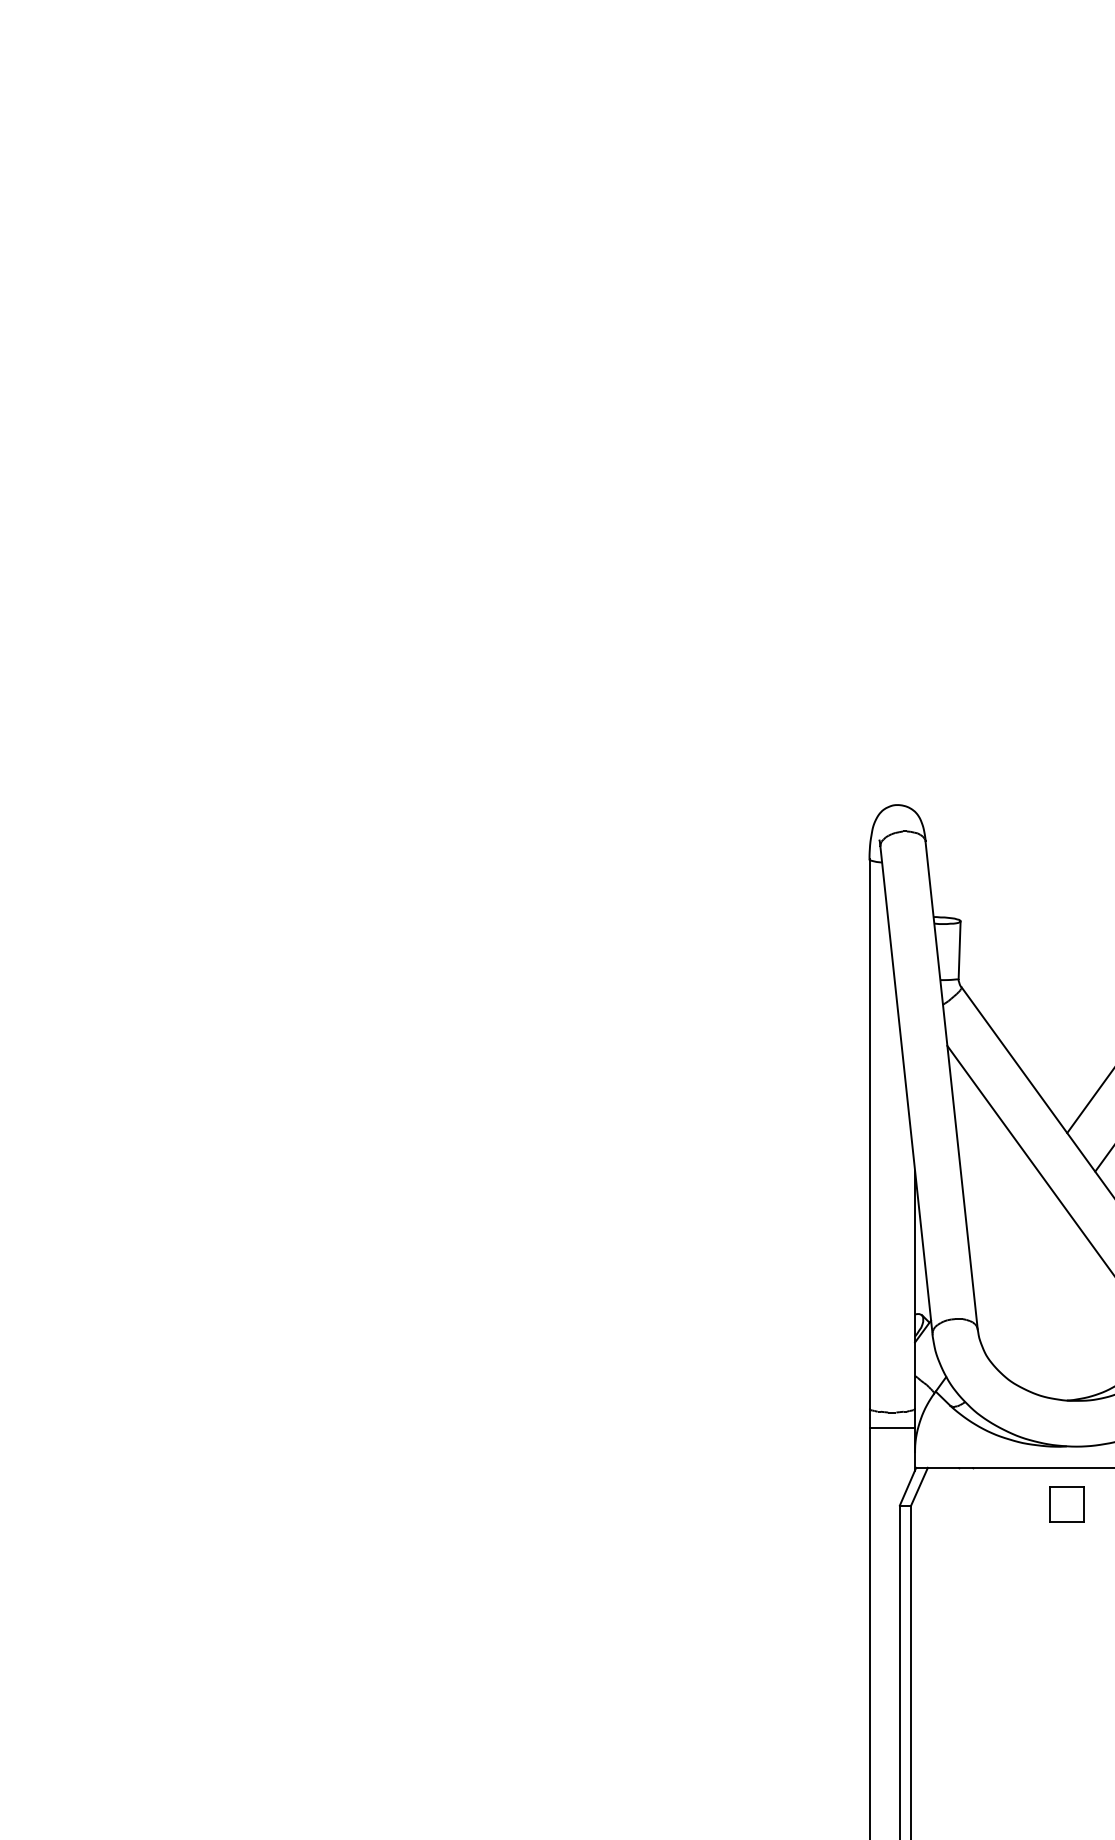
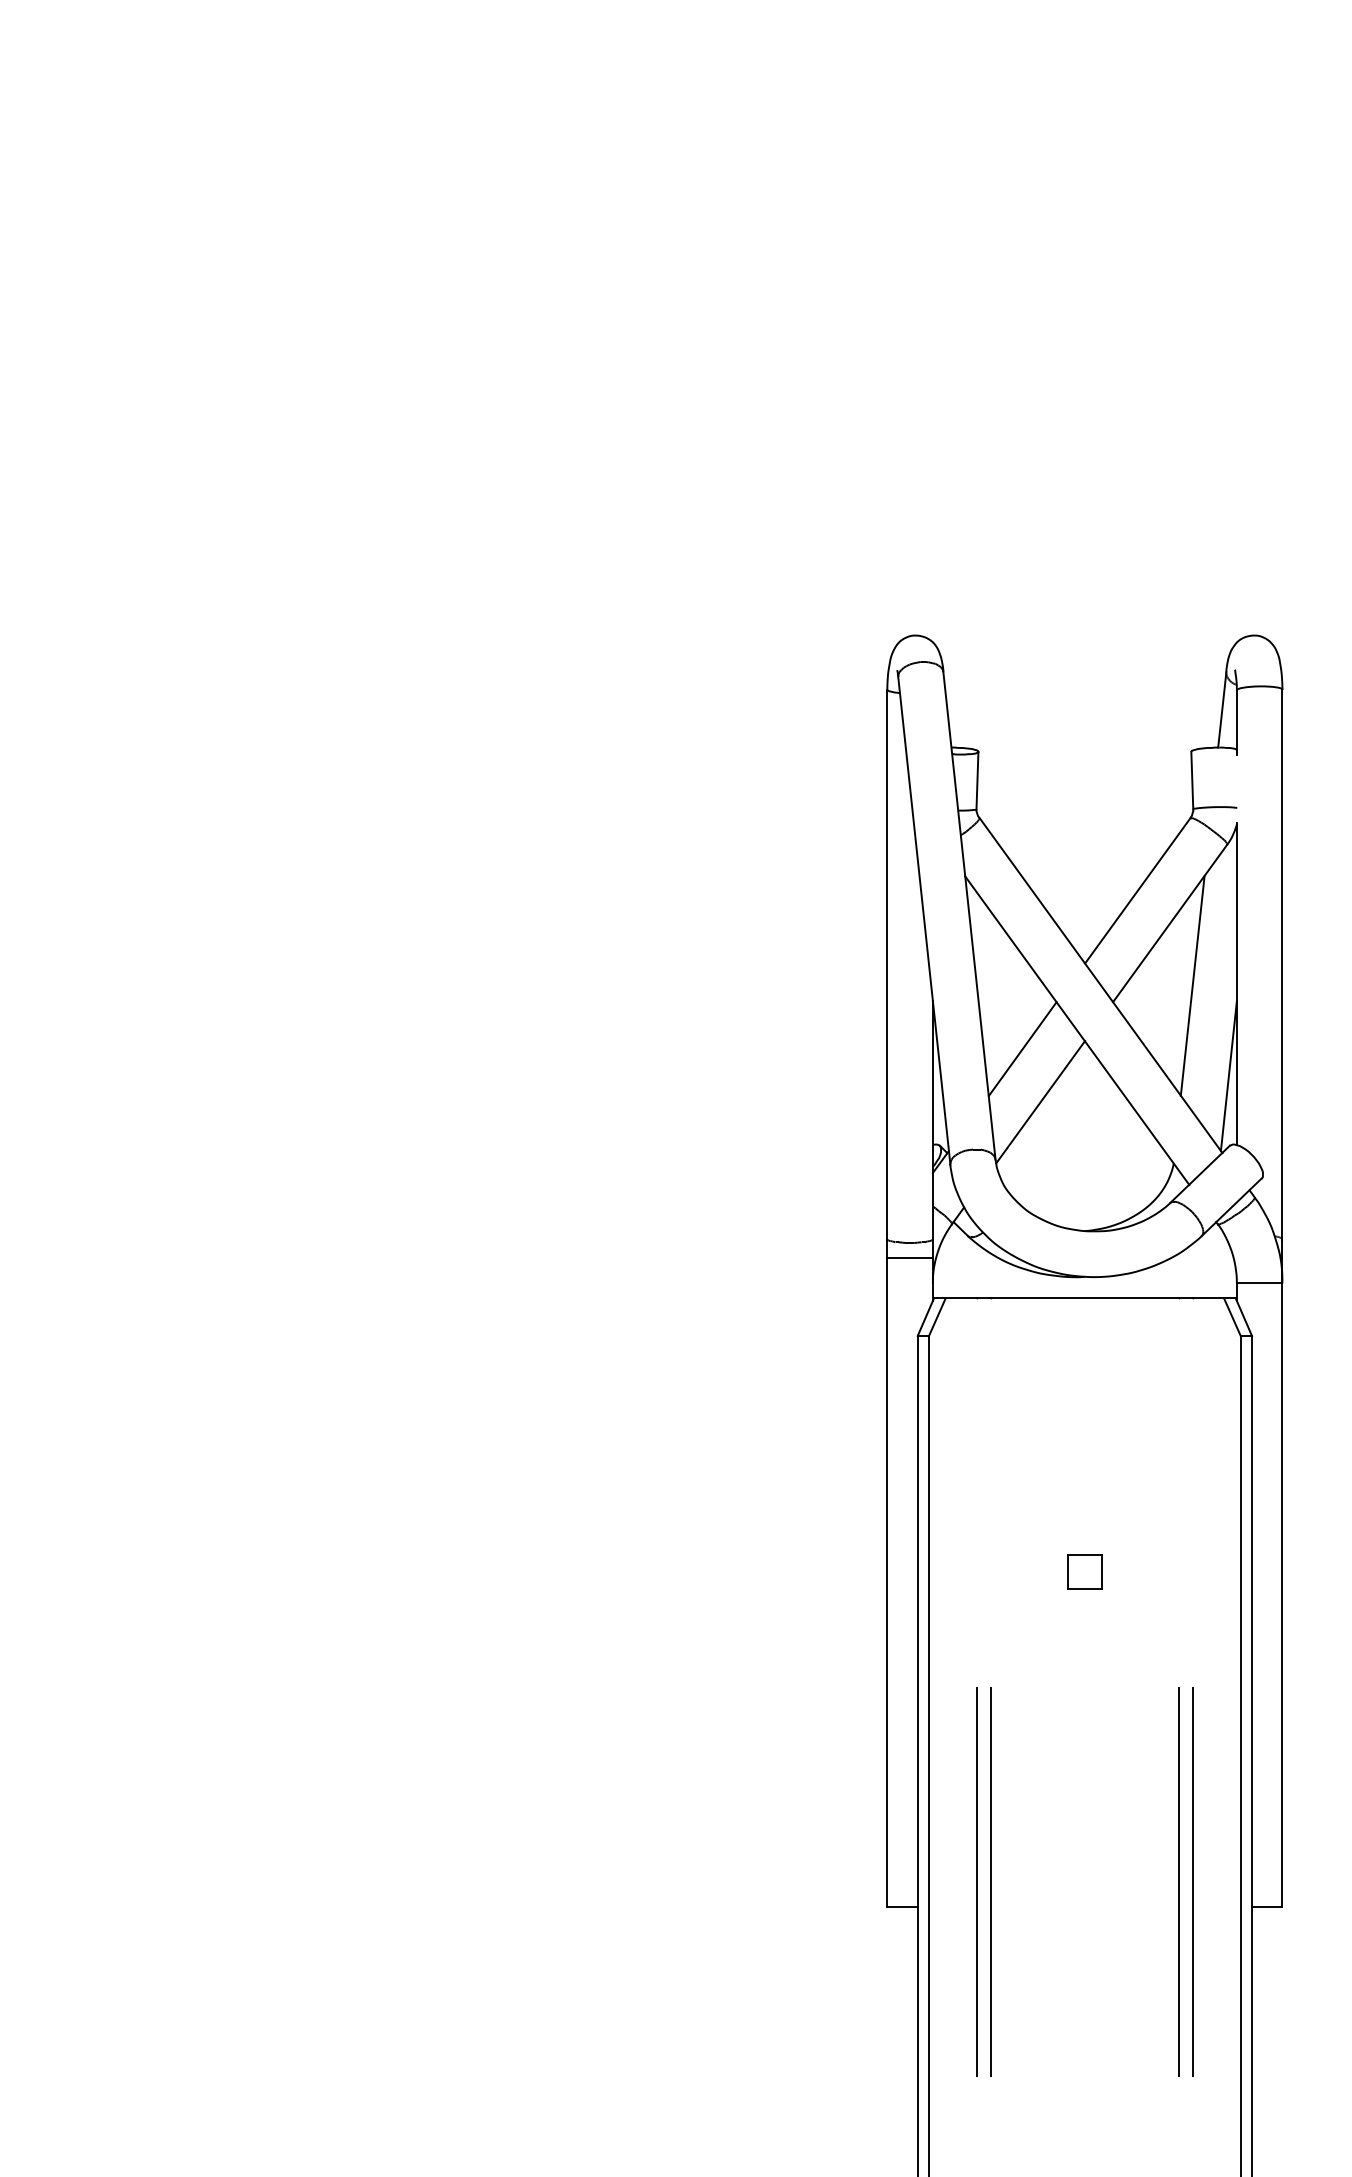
line: (1004, 1218) -> (1022, 1048), added
line: (1022, 1272) -> (1040, 1102), added
part: (1066, 1504) -> (1084, 1571), moved

